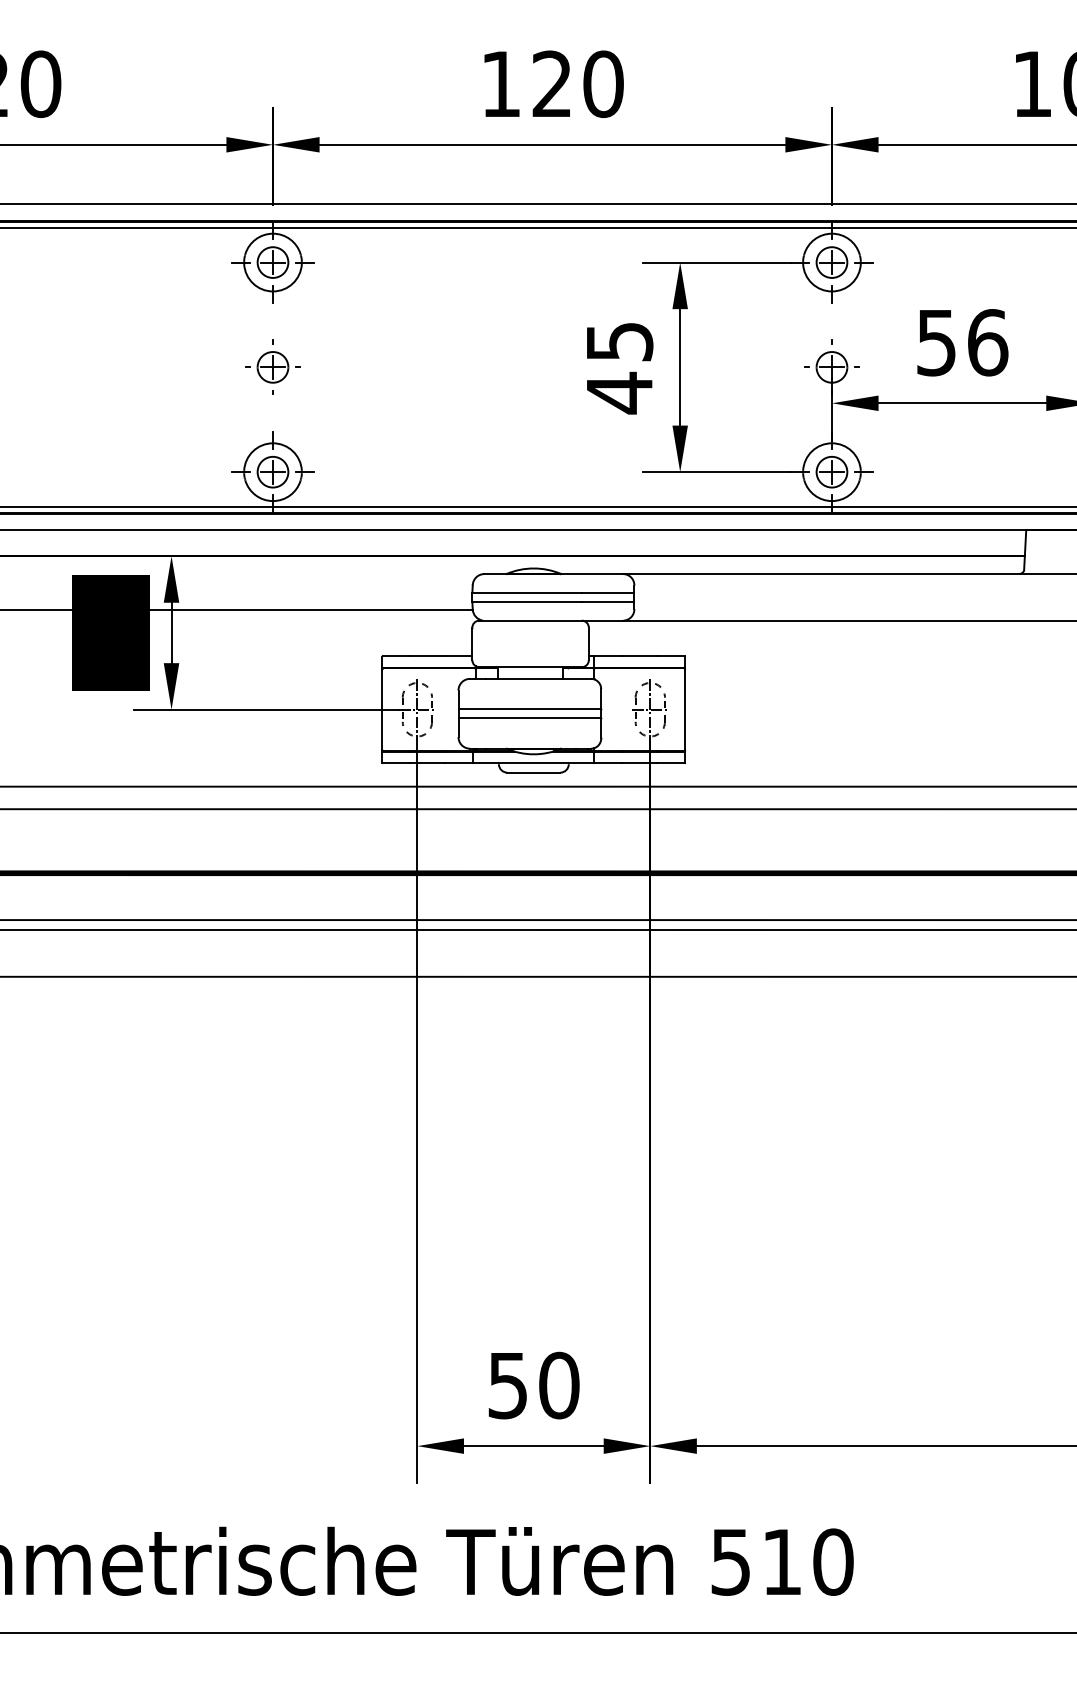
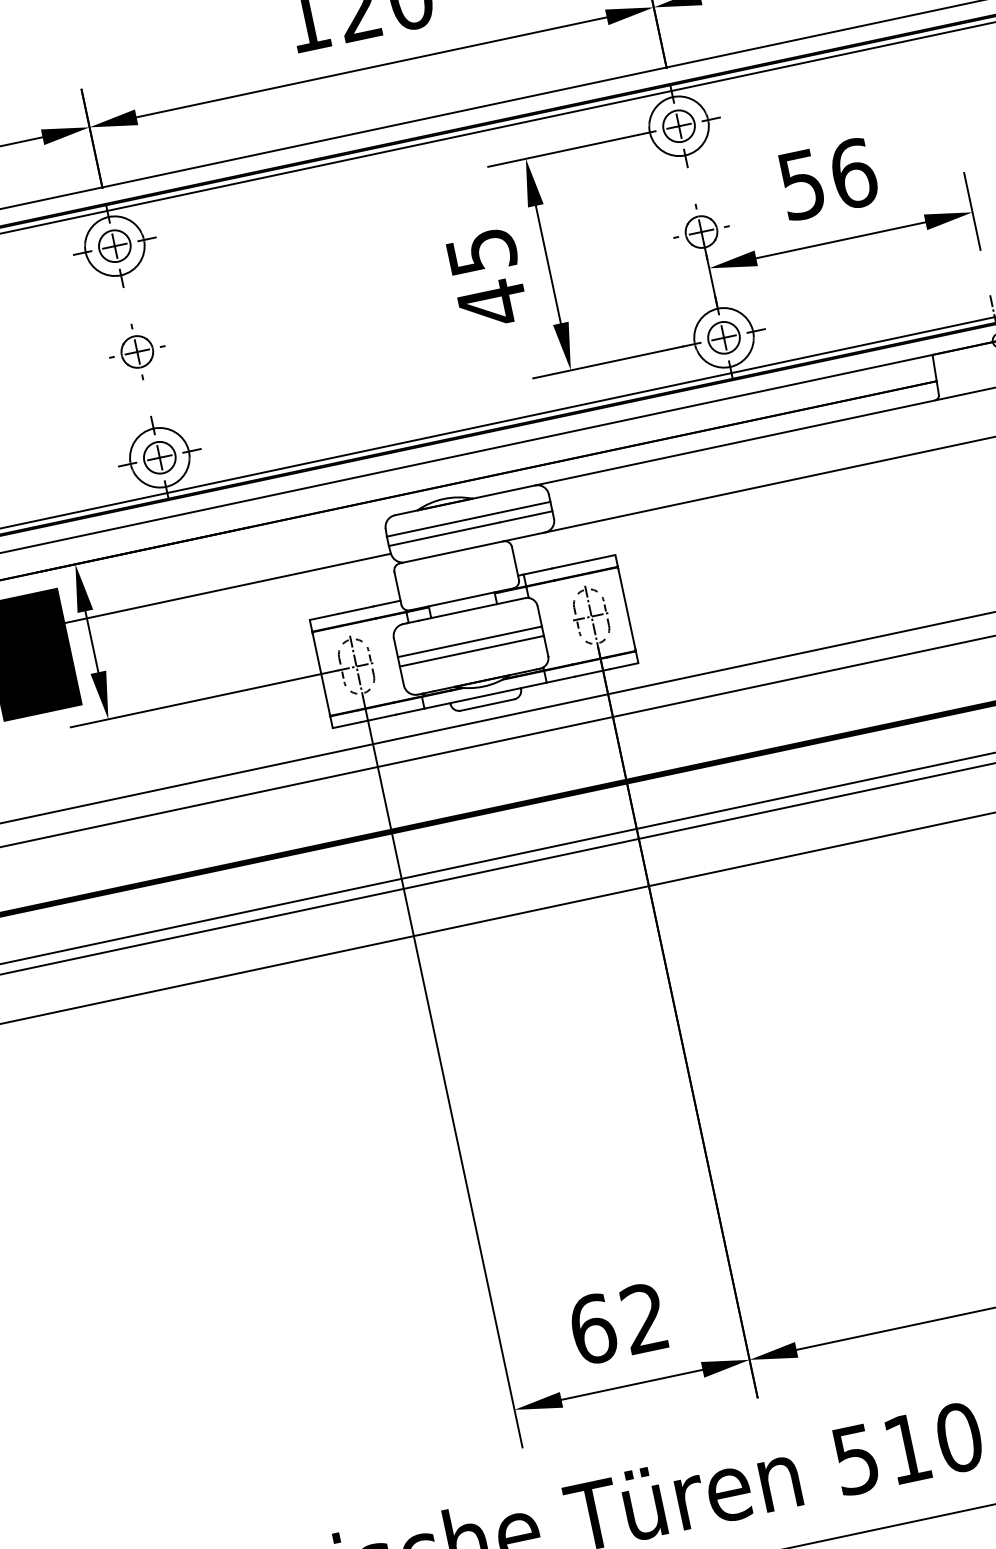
text: (533, 1385) -> (618, 1323), 50 -> 62

